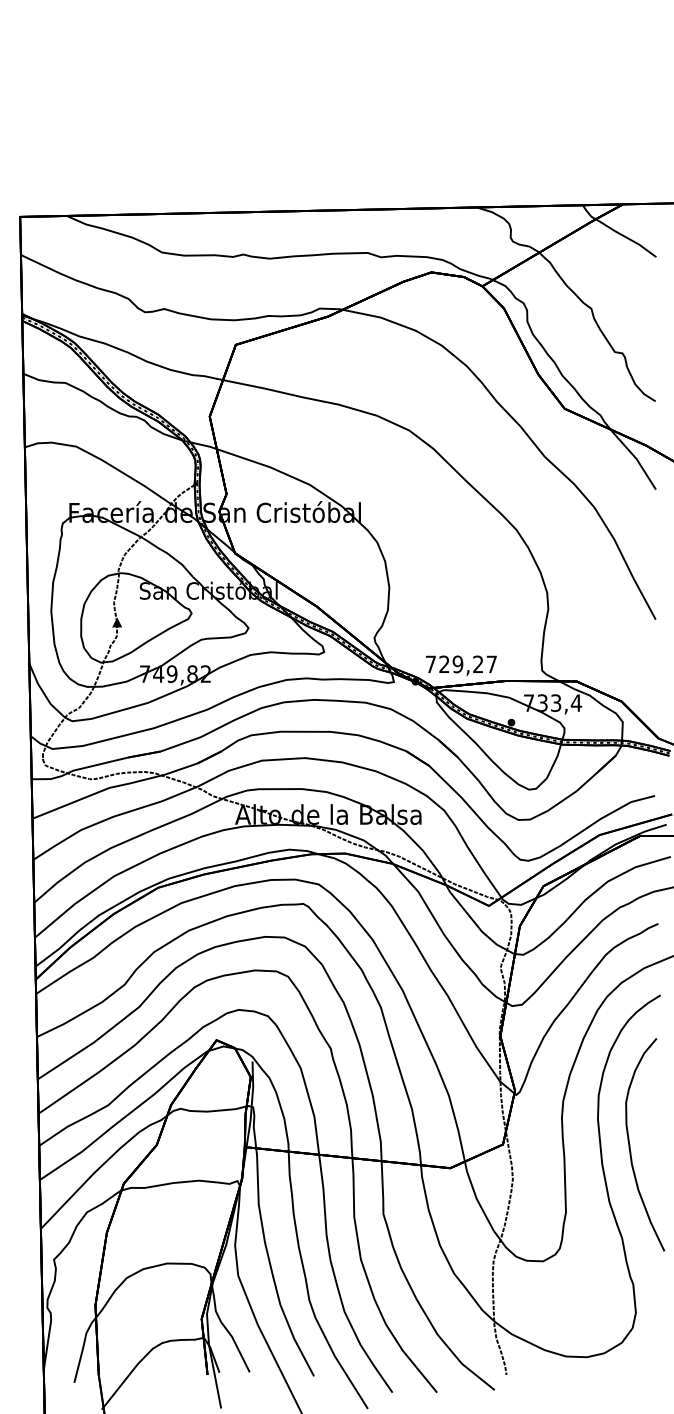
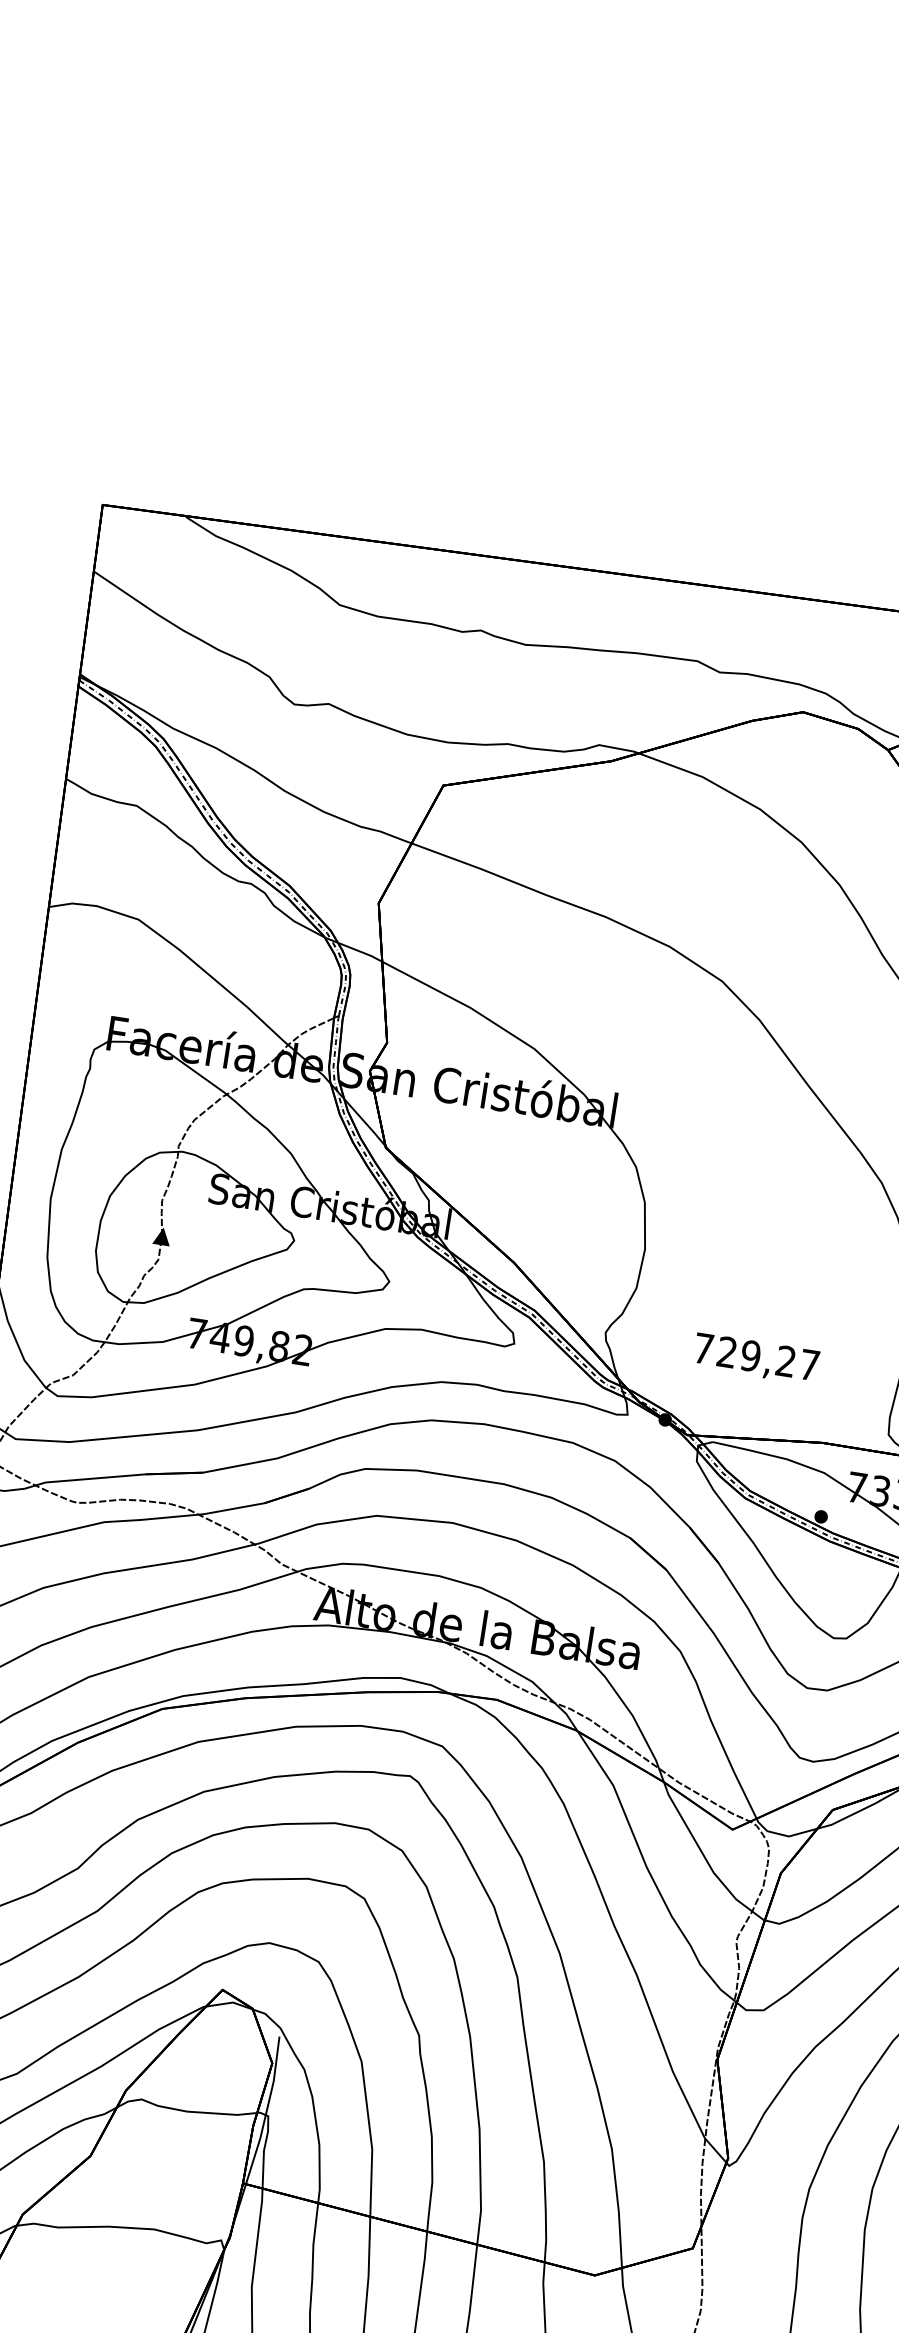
text: (461, 665) -> (756, 1358), moved

